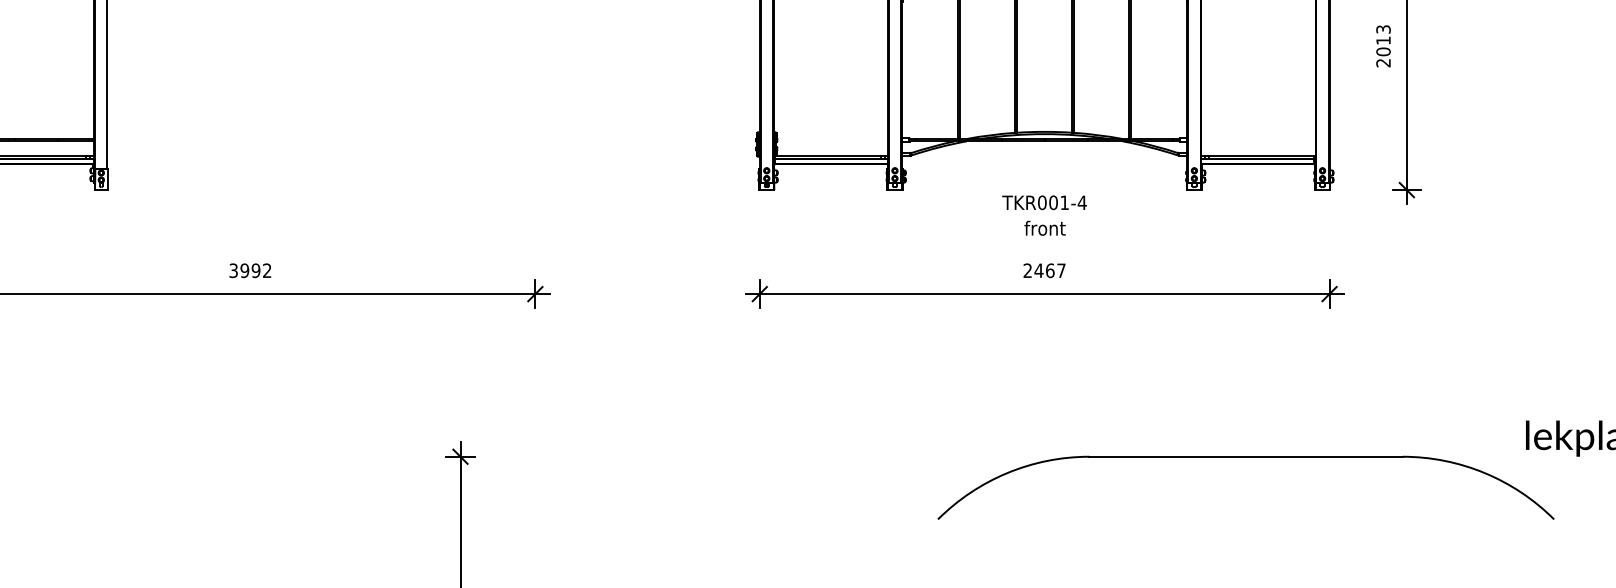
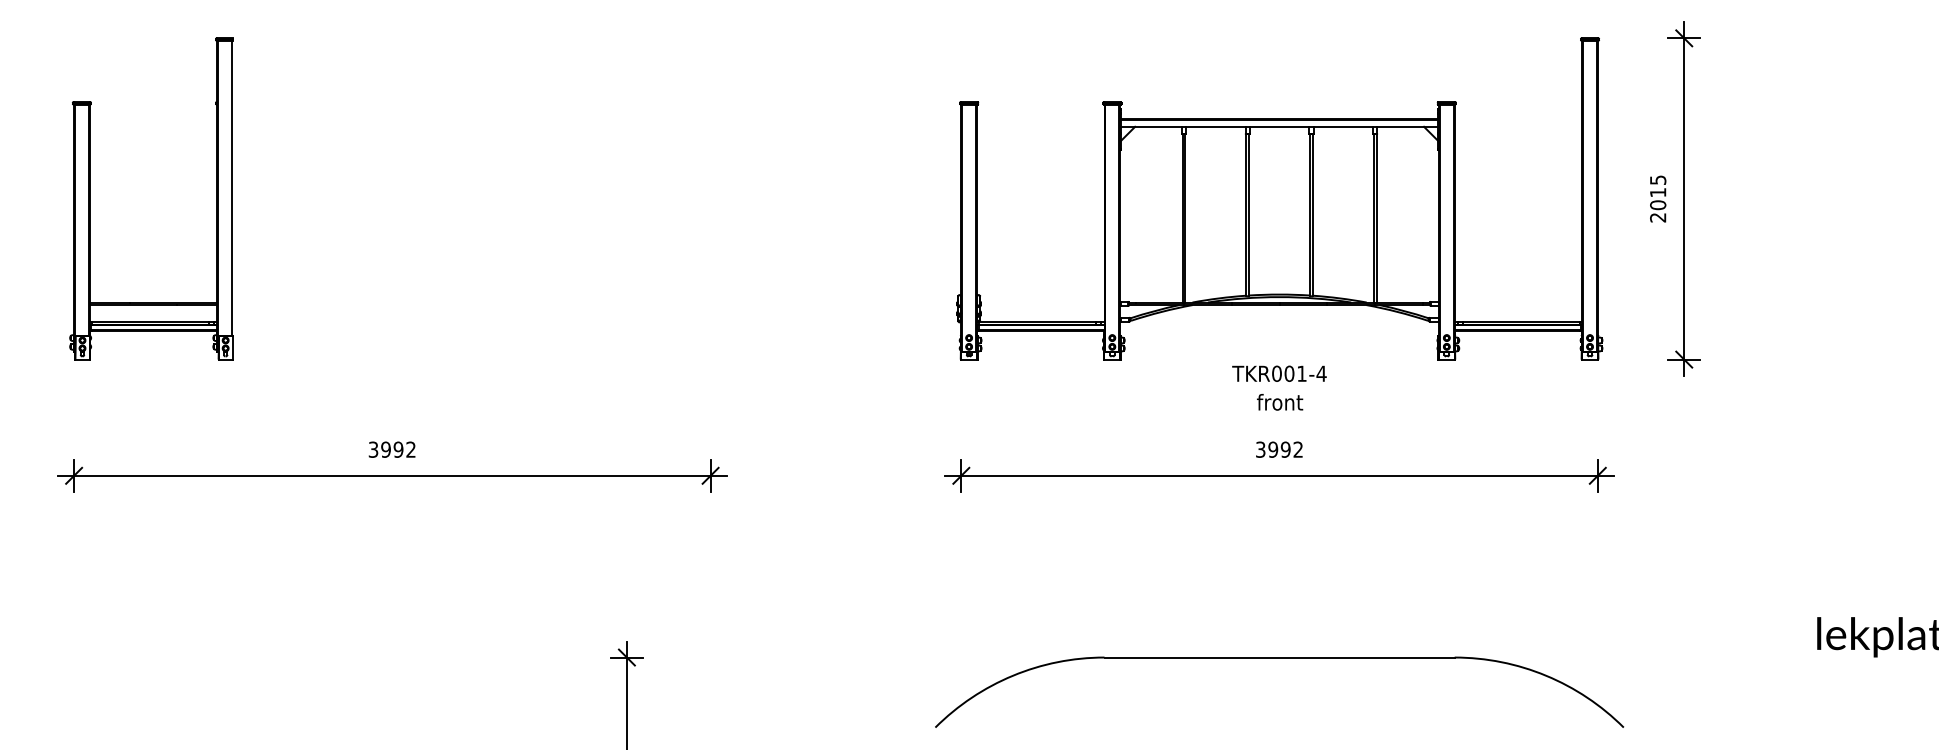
text: (1382, 28) -> (1657, 179), 2013 -> 2015
text: (1044, 270) -> (1279, 449), 2467 -> 3992
part: (1245, 457) -> (1279, 658), moved

